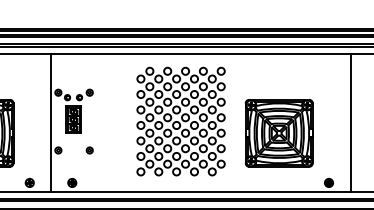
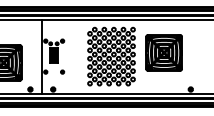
line: (350, 123) -> (202, 57), removed
part: (278, 132) -> (163, 52), moved

